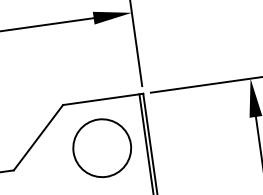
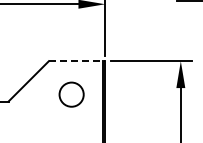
line: (103, 99) -> (77, 61), solid -> dashed
circle: (101, 147) -> (71, 94), size x0.6

